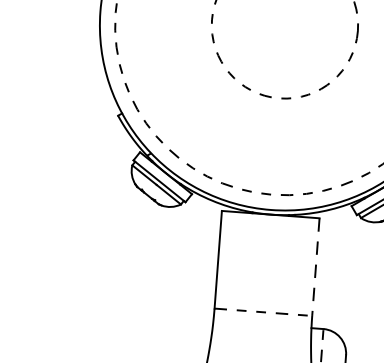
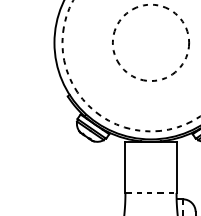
line: (315, 267) -> (176, 167), dashed -> solid

